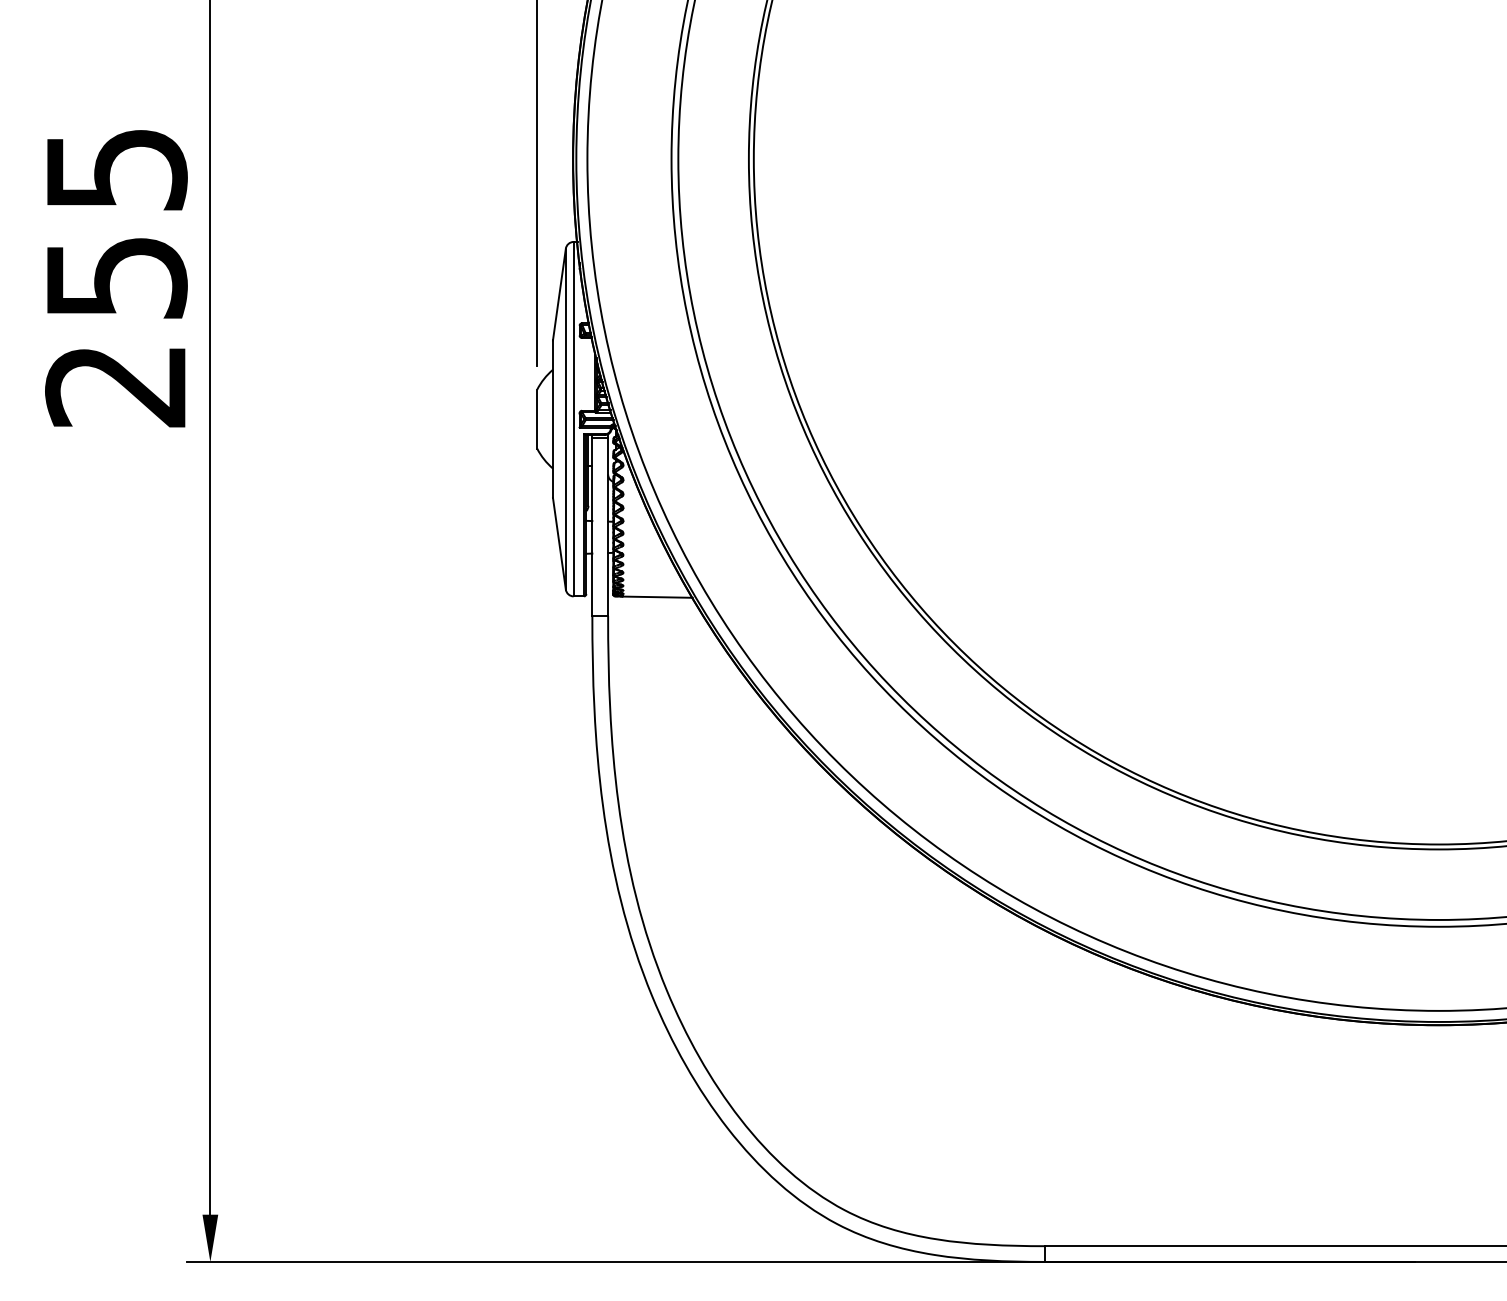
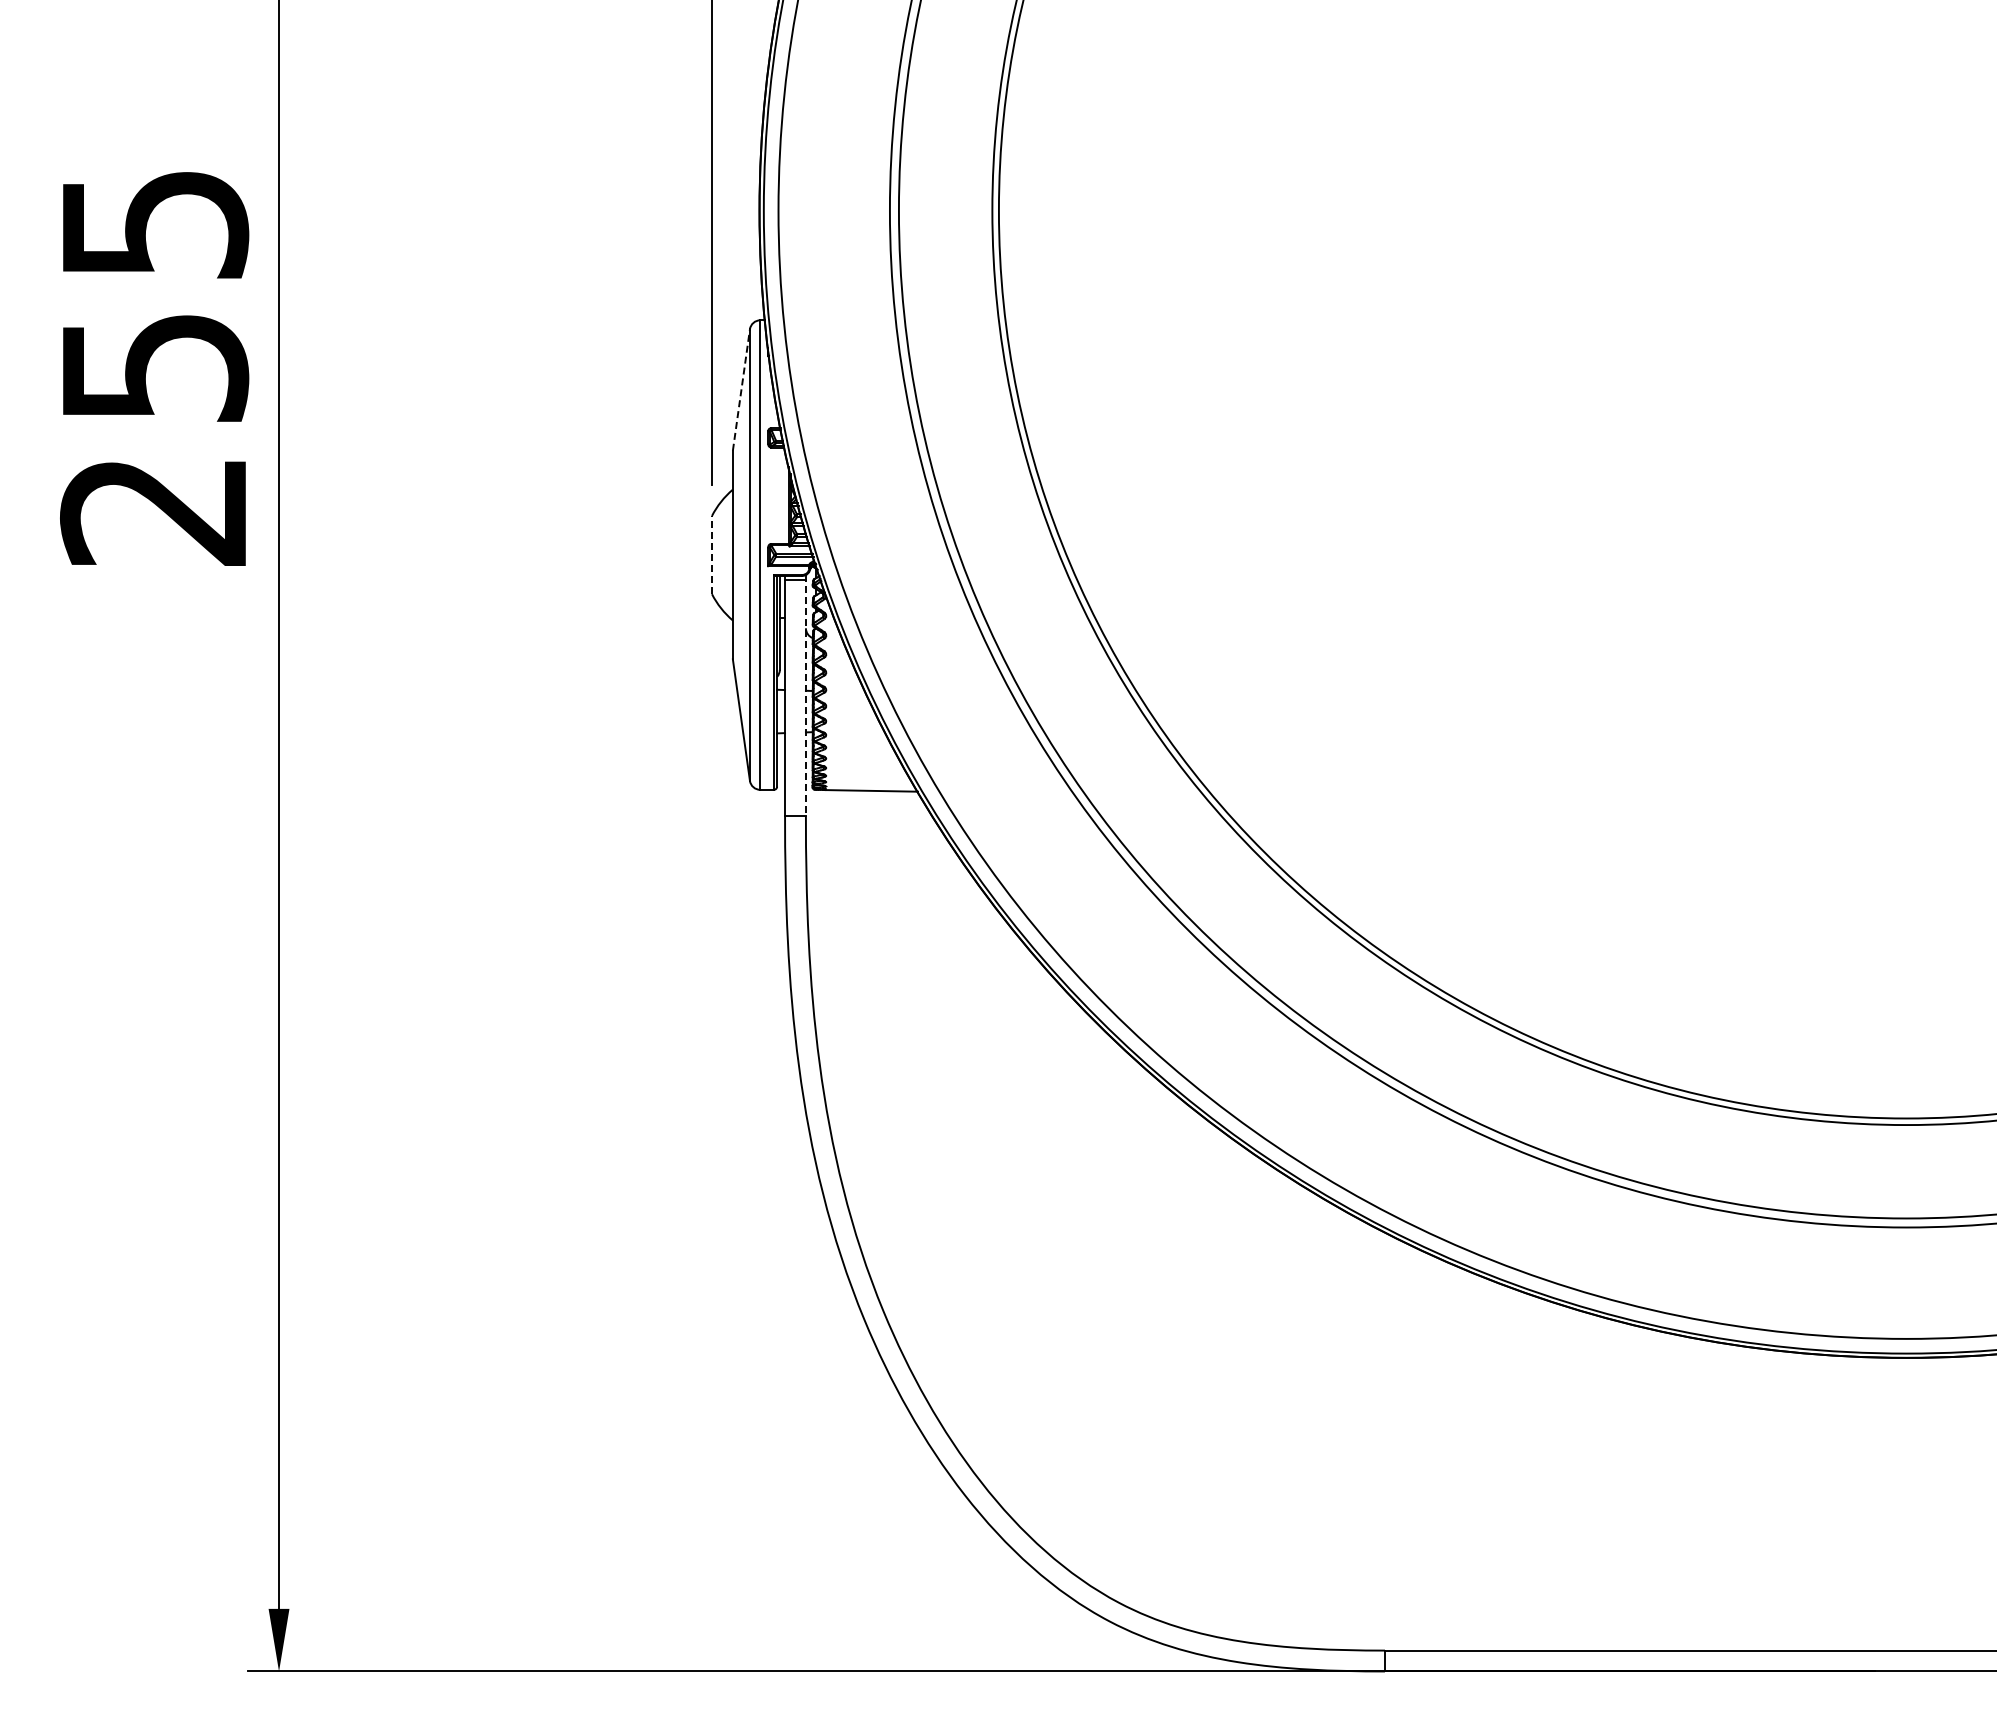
line: (559, 294) -> (741, 389), solid -> dashed
line: (537, 418) -> (712, 554), solid -> dashed
line: (607, 525) -> (805, 695), solid -> dashed

